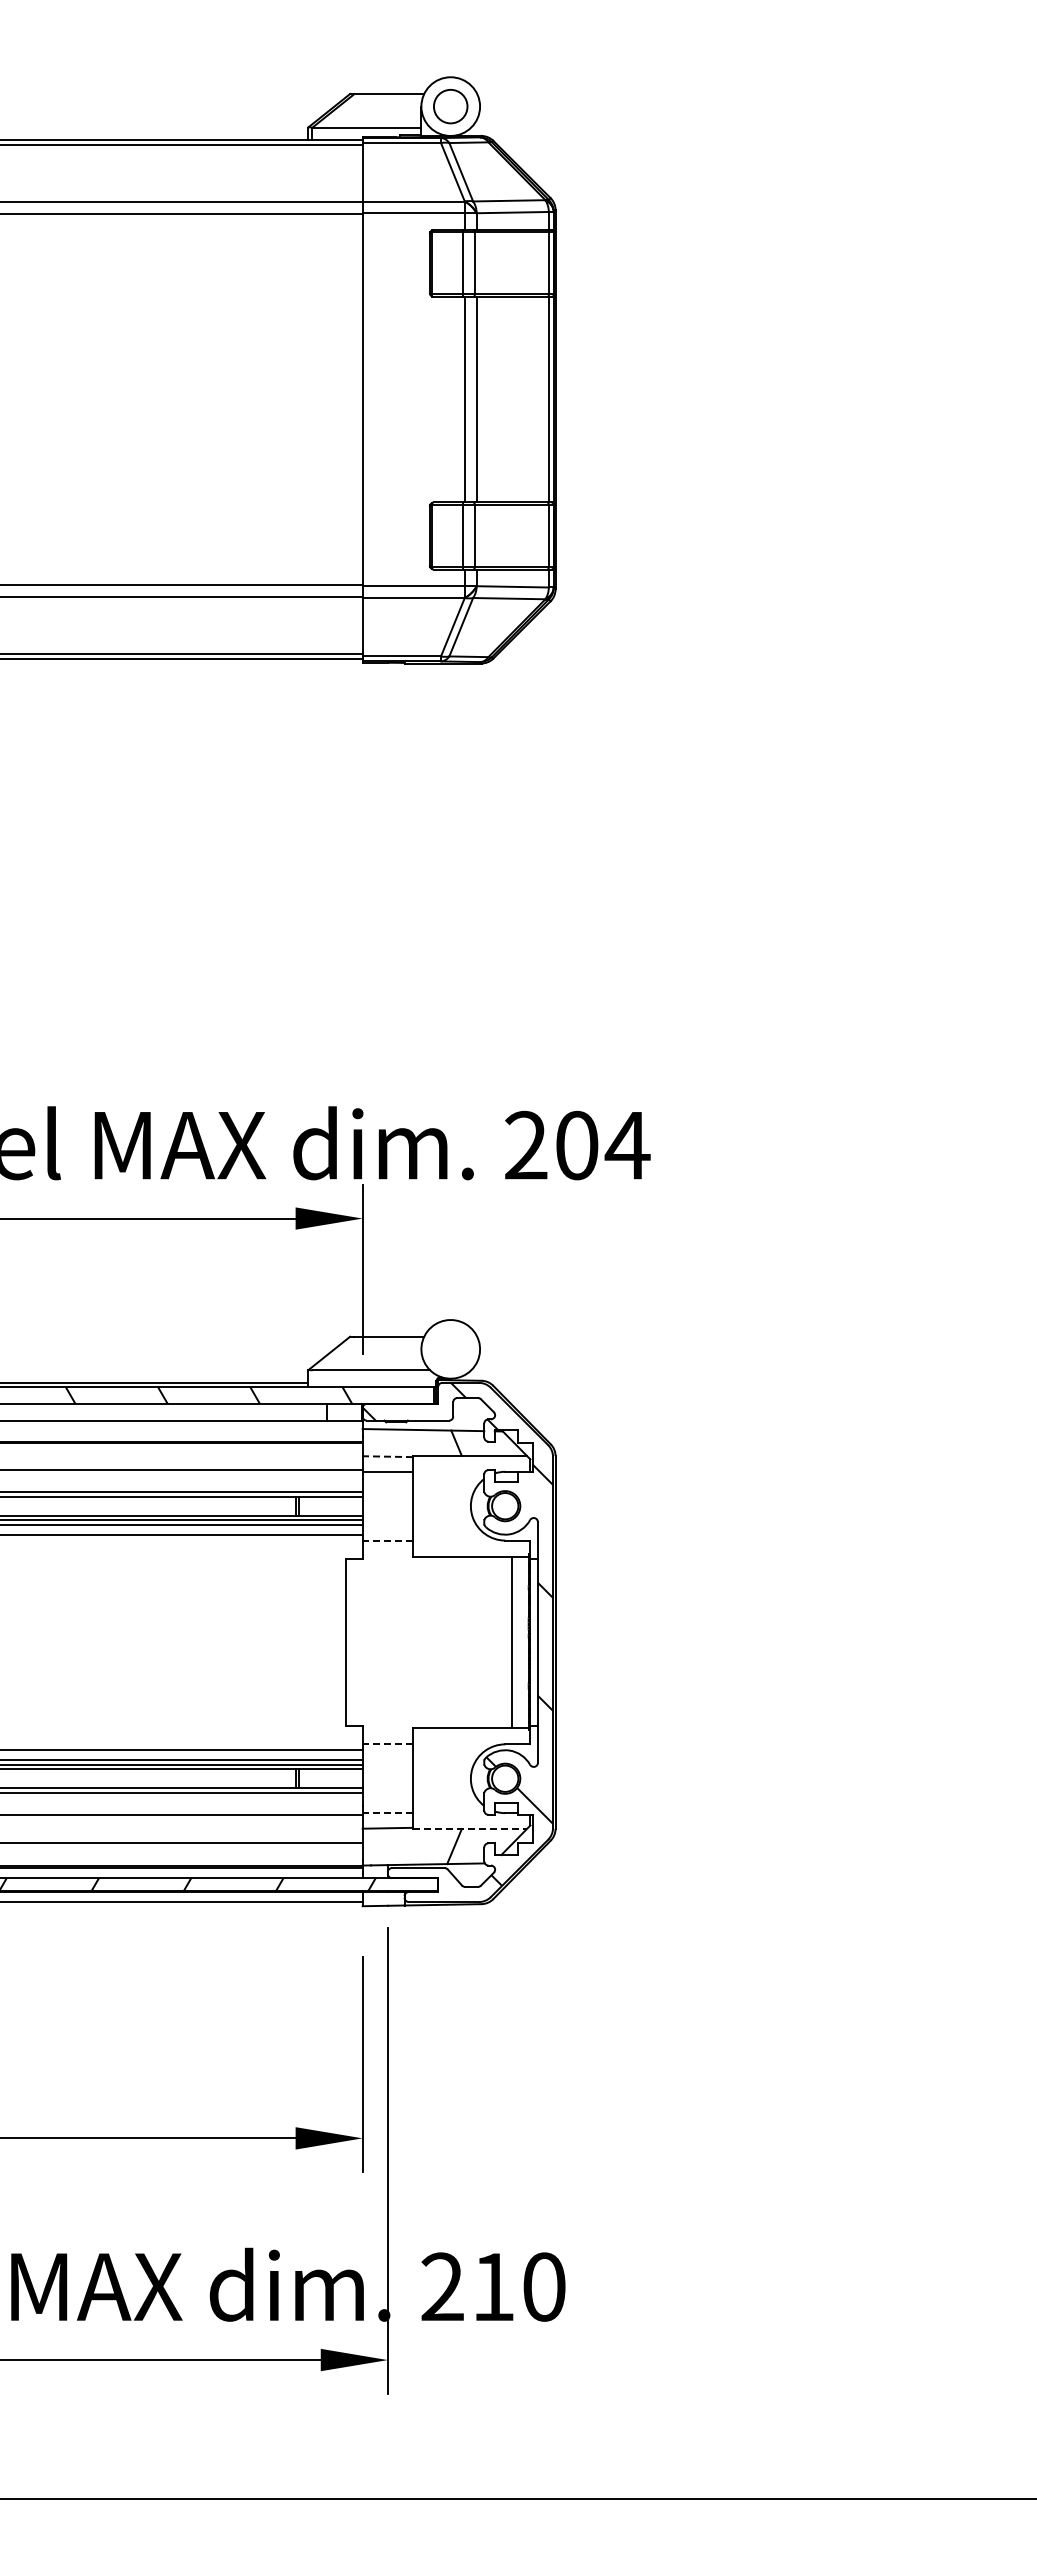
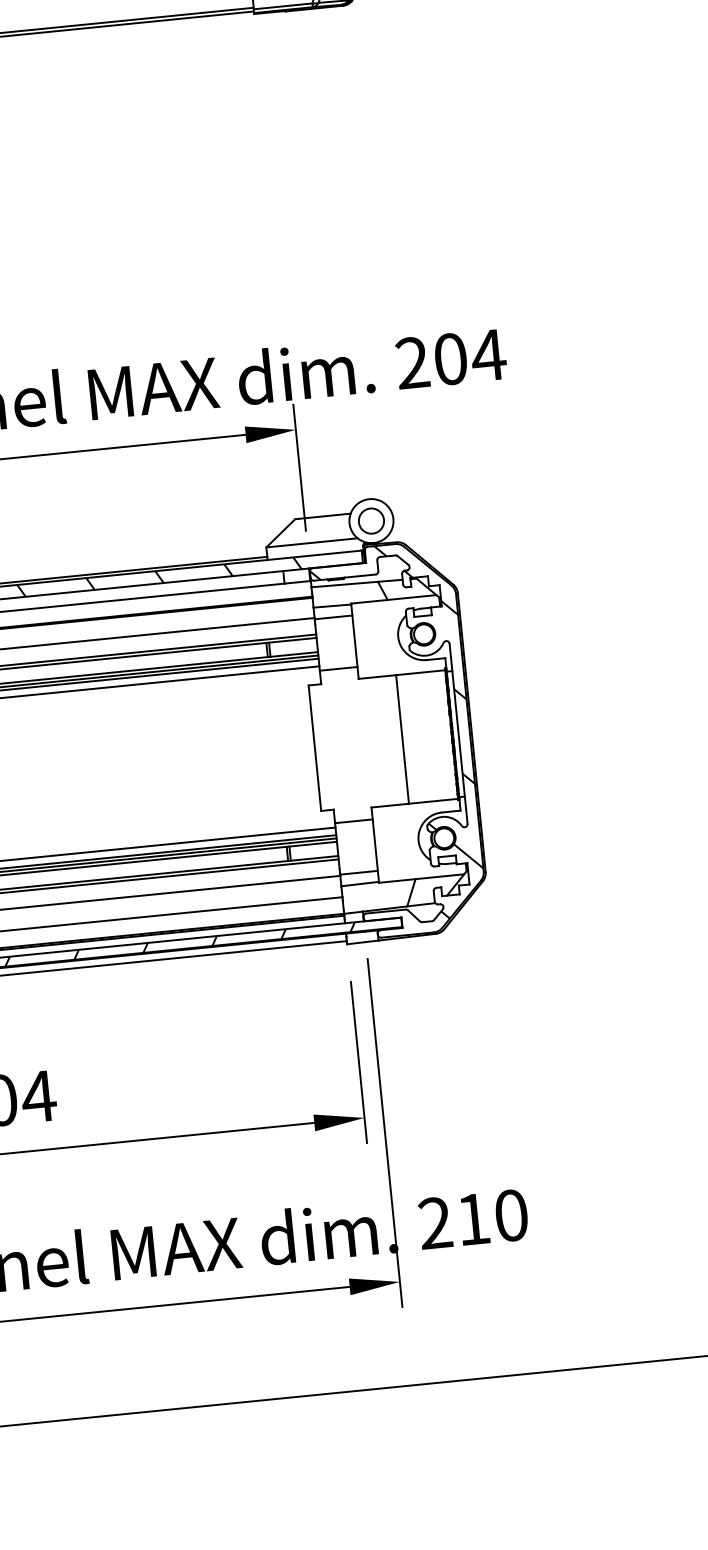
circle: (450, 1348) -> (371, 520), added
line: (387, 1456) -> (332, 605), dashed -> solid
line: (387, 1540) -> (338, 668), dashed -> solid
line: (512, 1642) -> (402, 739), moved
line: (387, 1744) -> (353, 821), dashed -> solid
line: (387, 1813) -> (358, 873), dashed -> solid
line: (469, 1829) -> (421, 878), dashed -> solid

